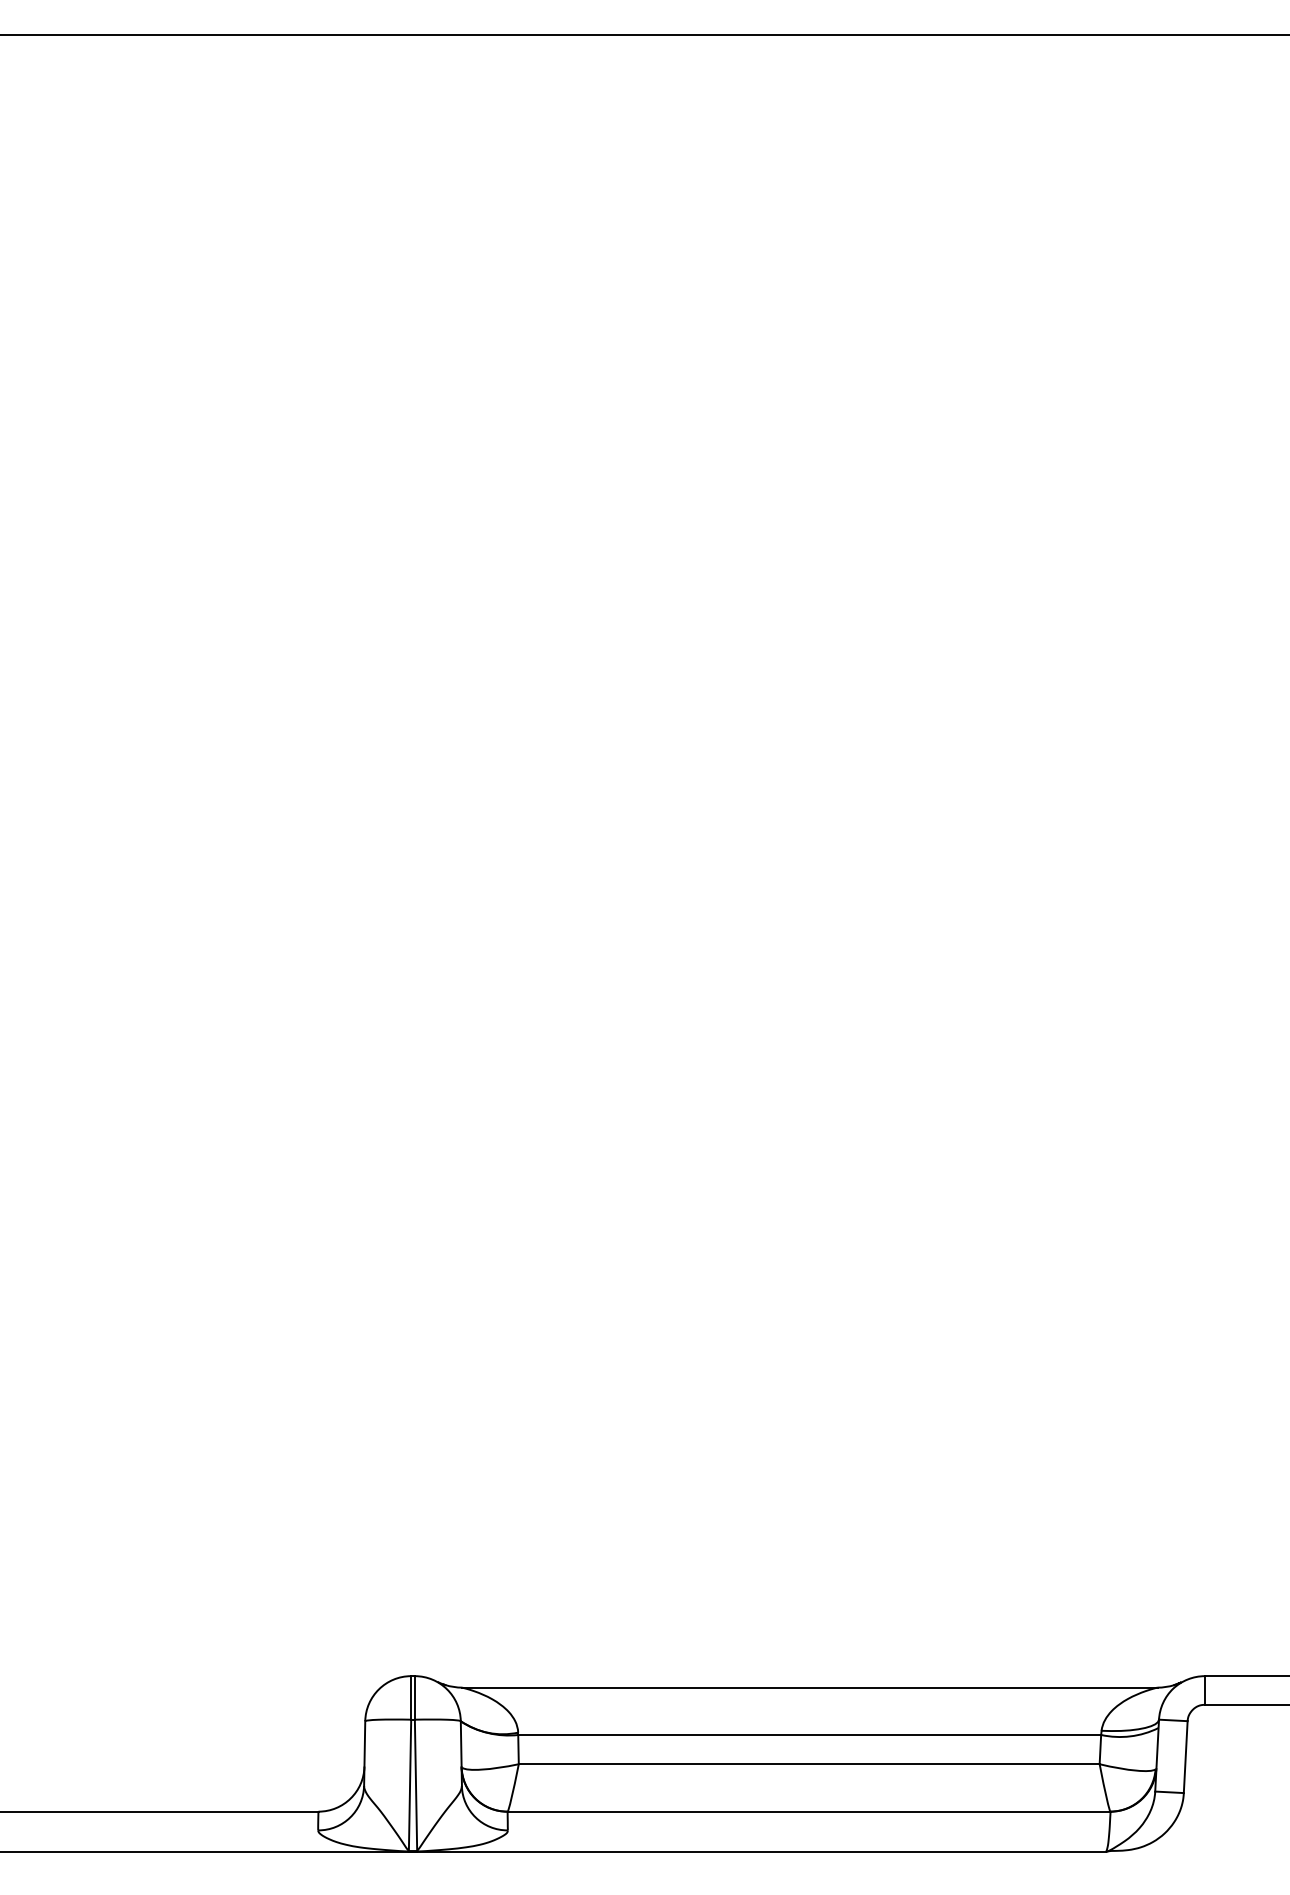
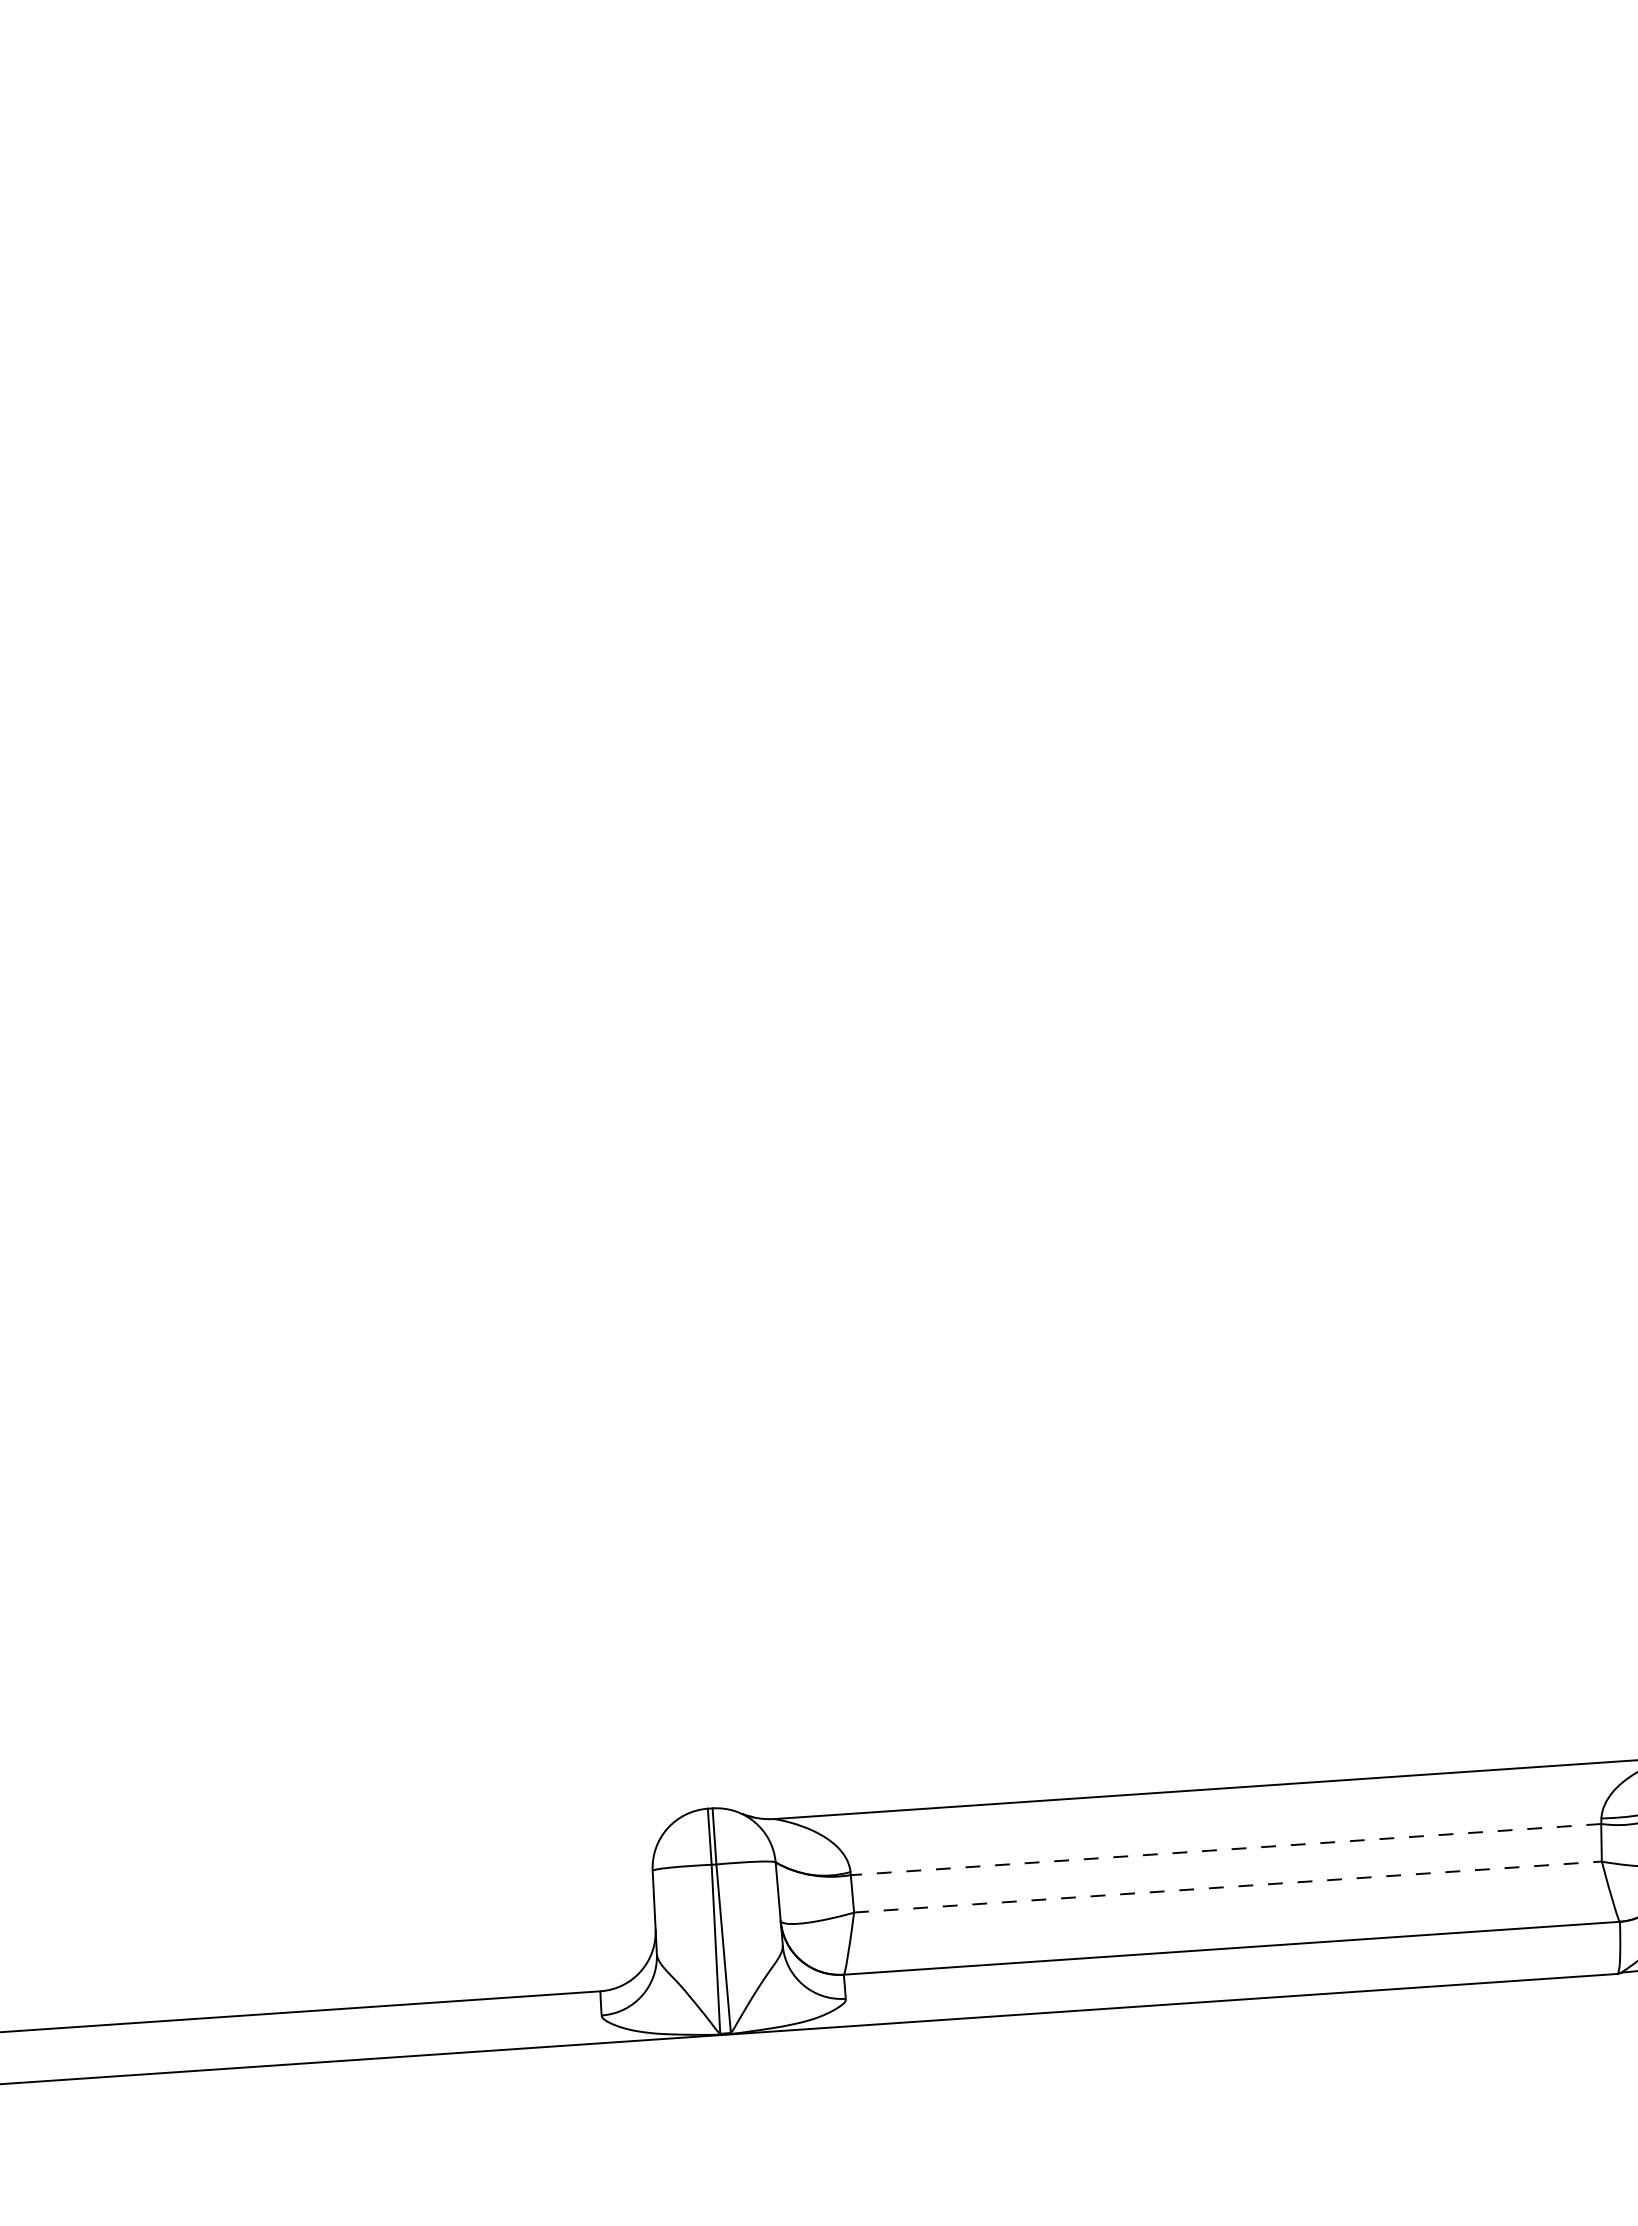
line: (809, 1735) -> (1225, 1850), solid -> dashed
line: (809, 1764) -> (1228, 1887), solid -> dashed

